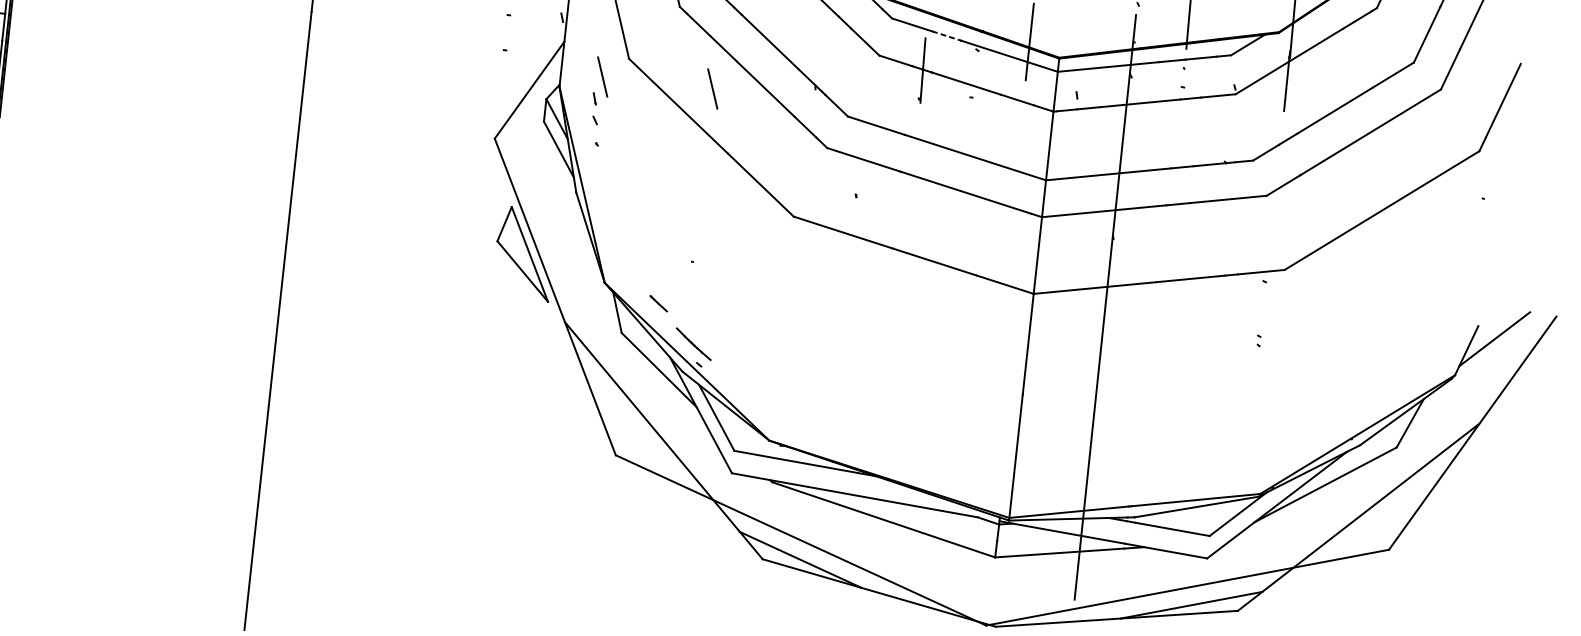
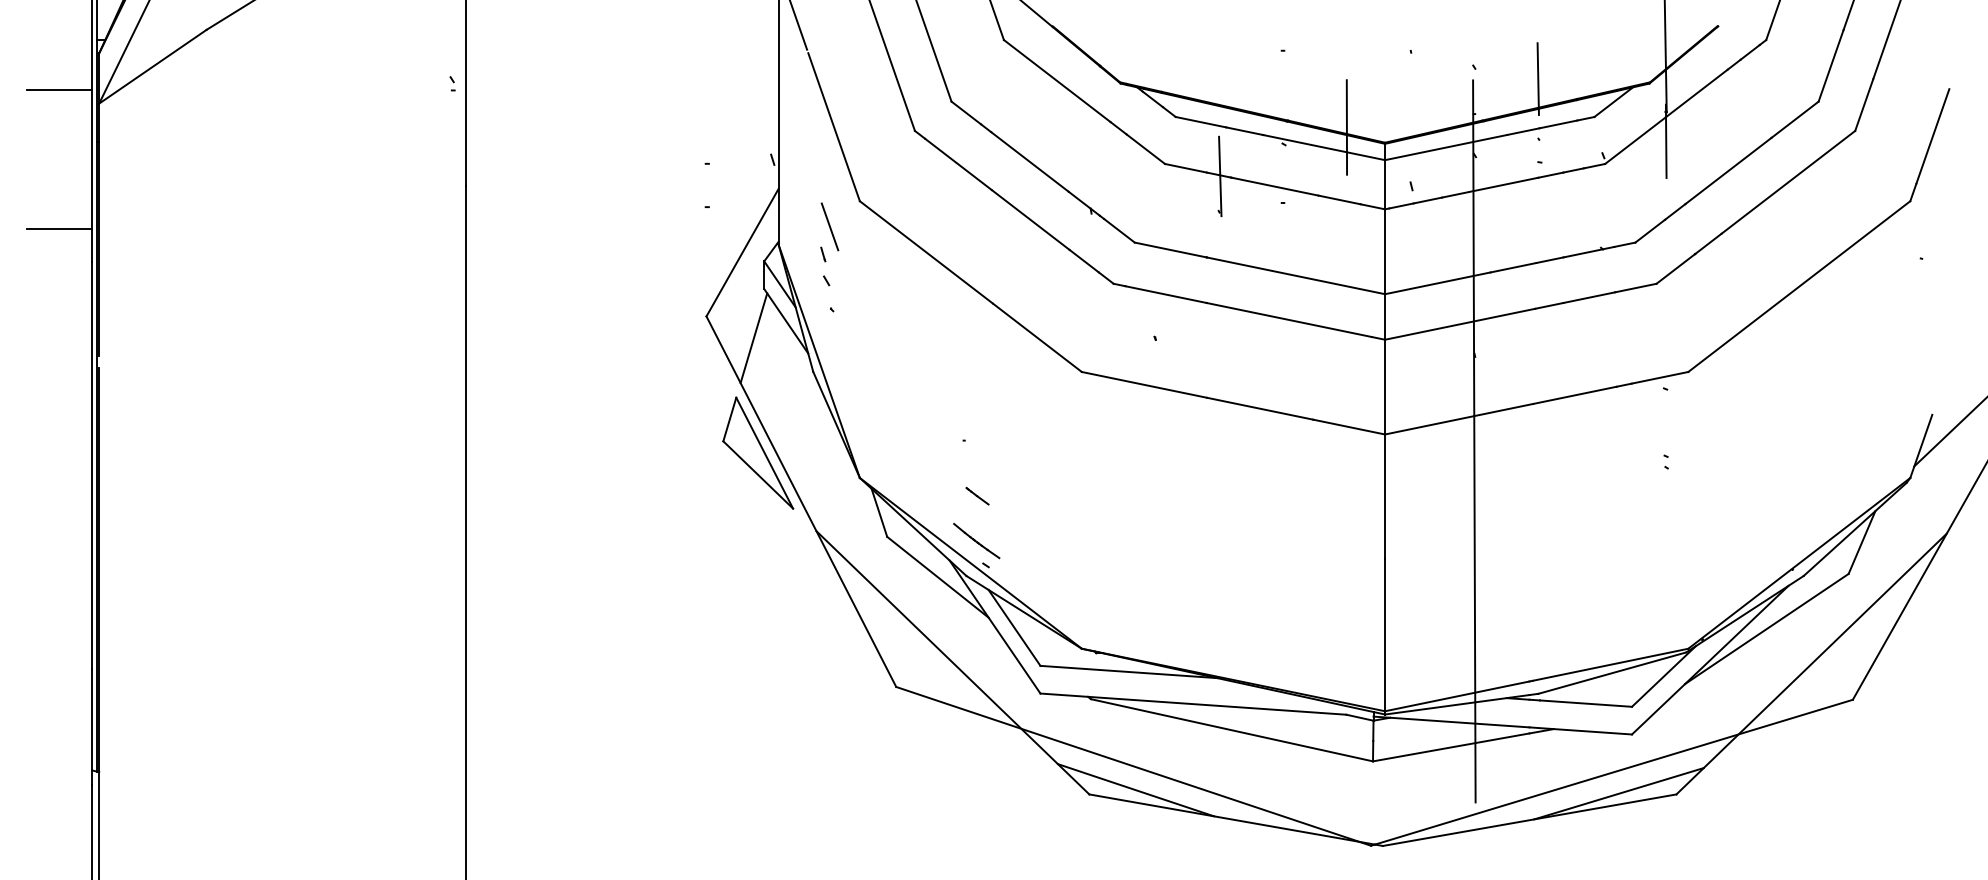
line: (946, 36) -> (1244, 131), dashed -> solid
line: (712, 88) -> (965, 226), removed
line: (530, 160) -> (753, 338), added
line: (658, 303) -> (977, 495), moved

